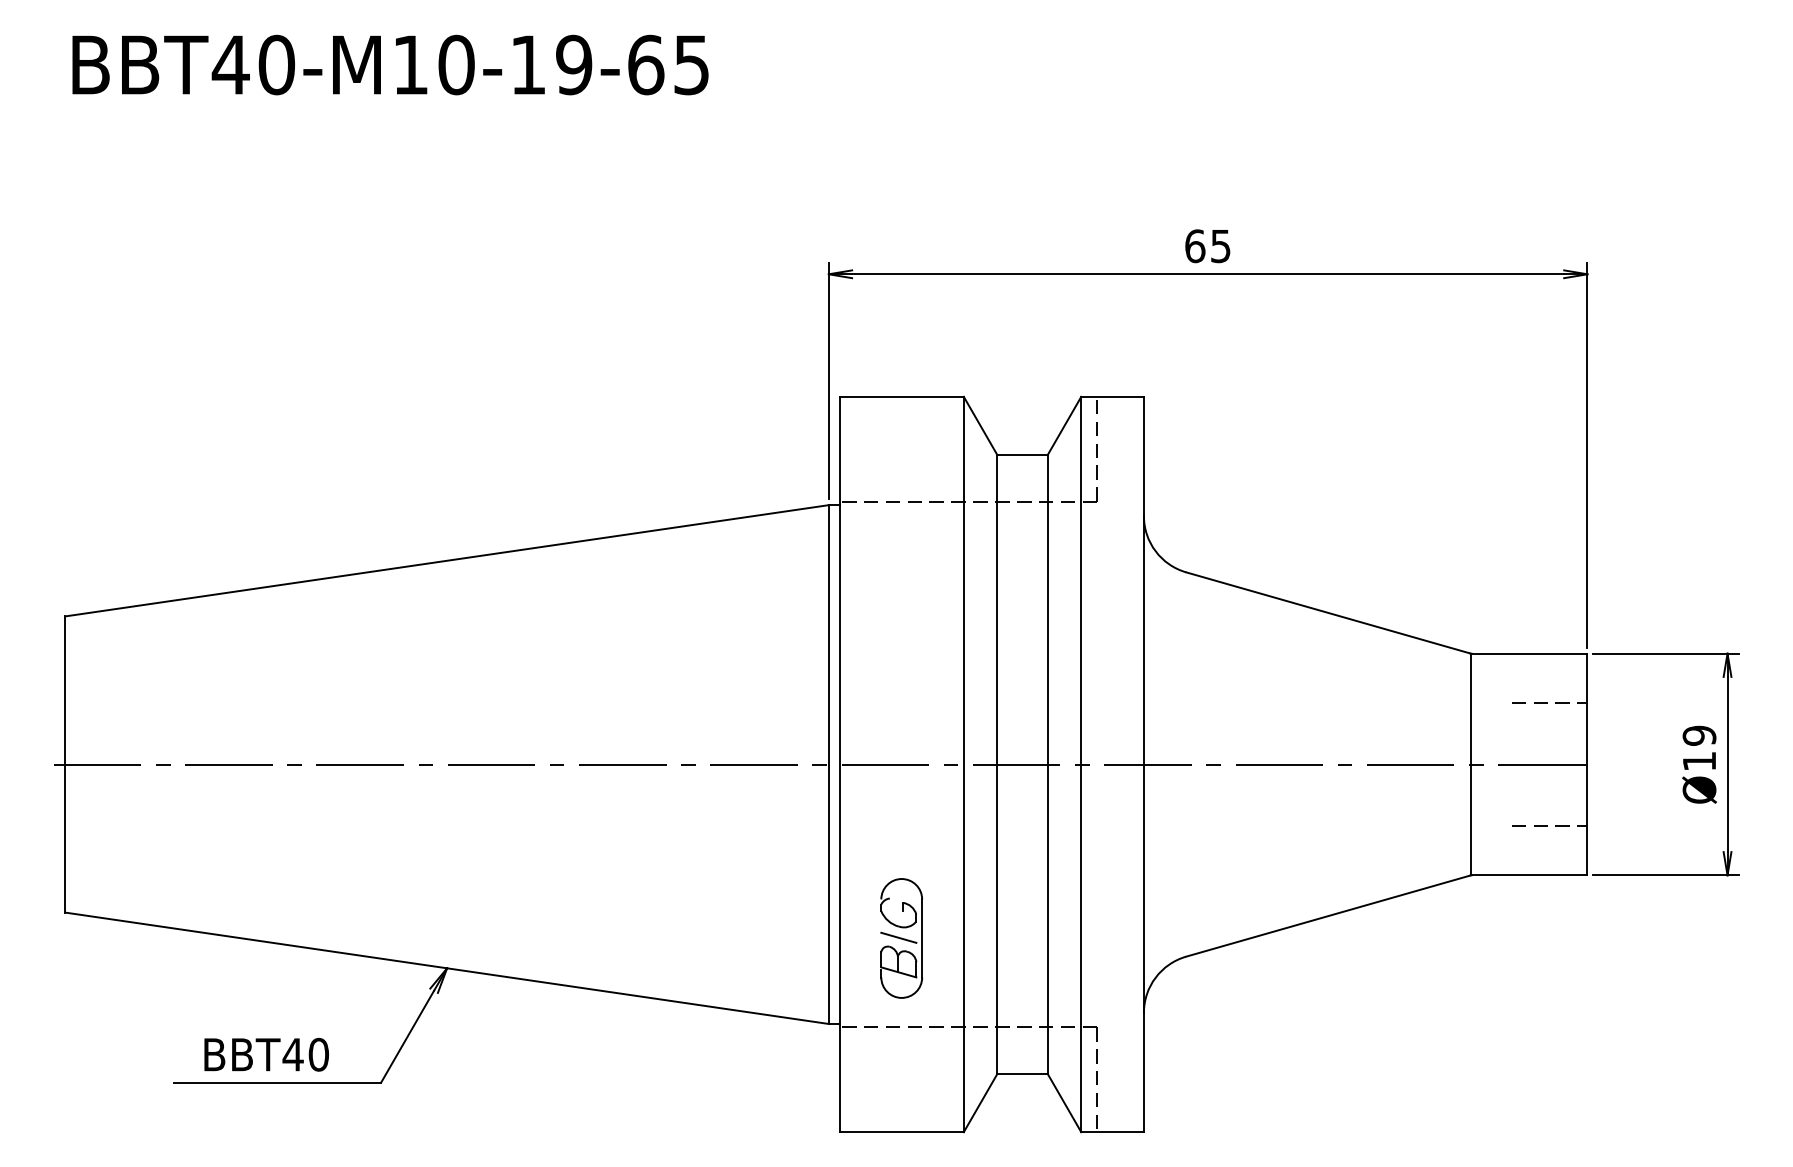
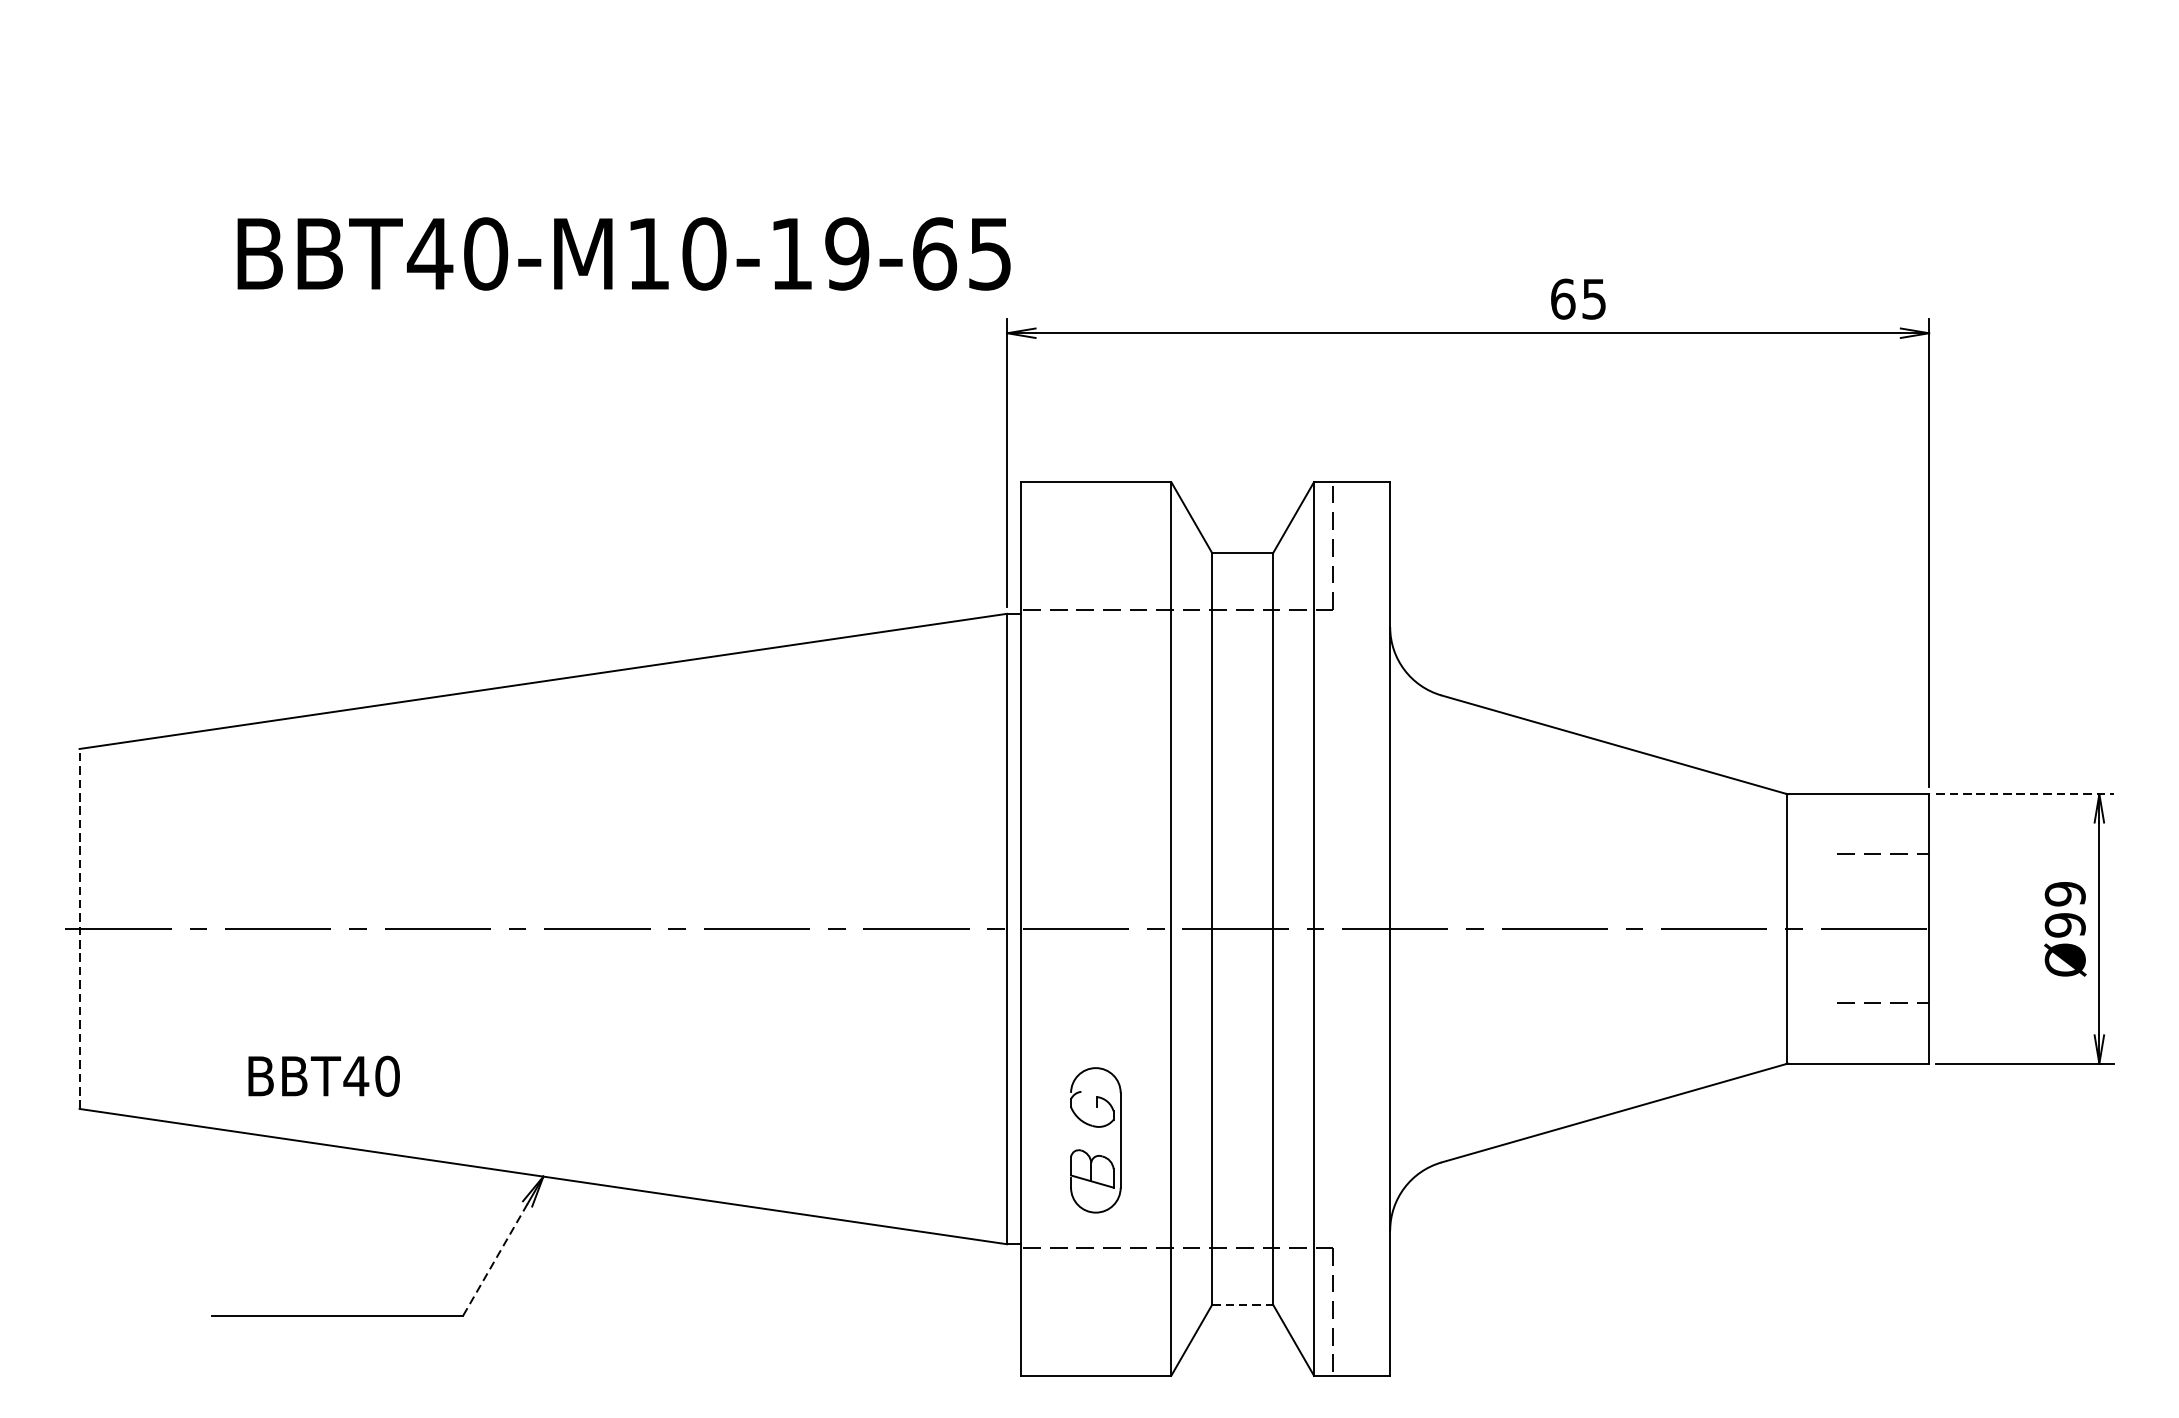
text: (390, 64) -> (624, 253), moved
text: (1207, 246) -> (1578, 299), moved
line: (1666, 653) -> (2025, 794), solid -> dashed
text: (1699, 761) -> (2065, 925), 19 -> 99
line: (65, 764) -> (79, 928), solid -> dashed
line: (898, 937) -> (1091, 1139), removed
line: (407, 1037) -> (495, 1260), solid -> dashed
text: (266, 1054) -> (323, 1075), moved
line: (1023, 1073) -> (1243, 1304), solid -> dashed

